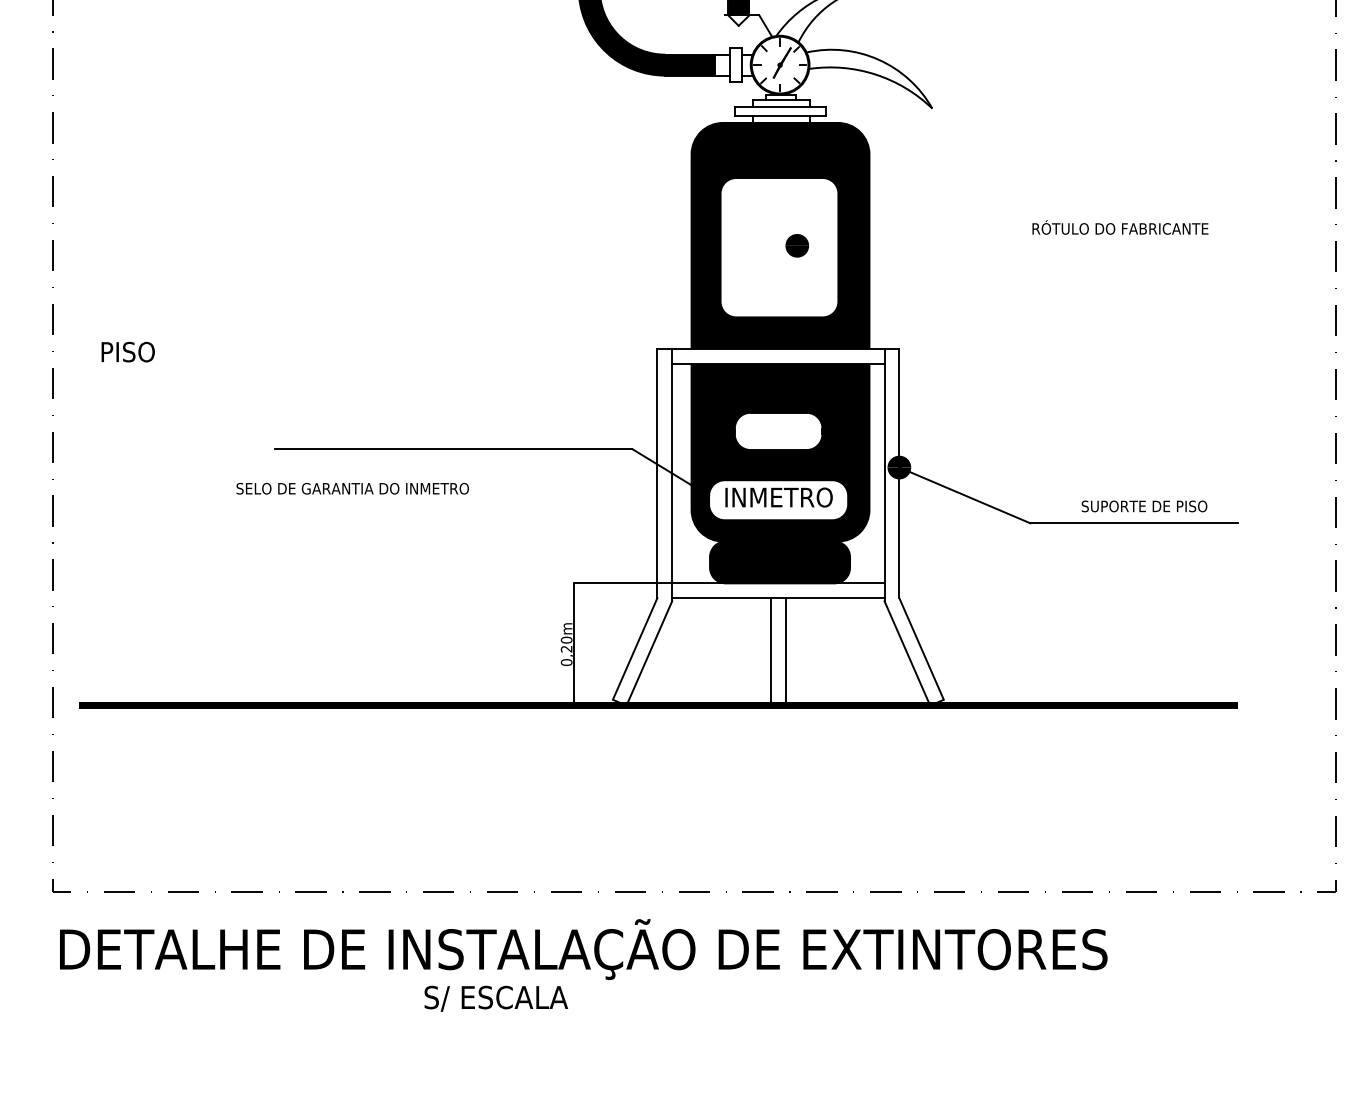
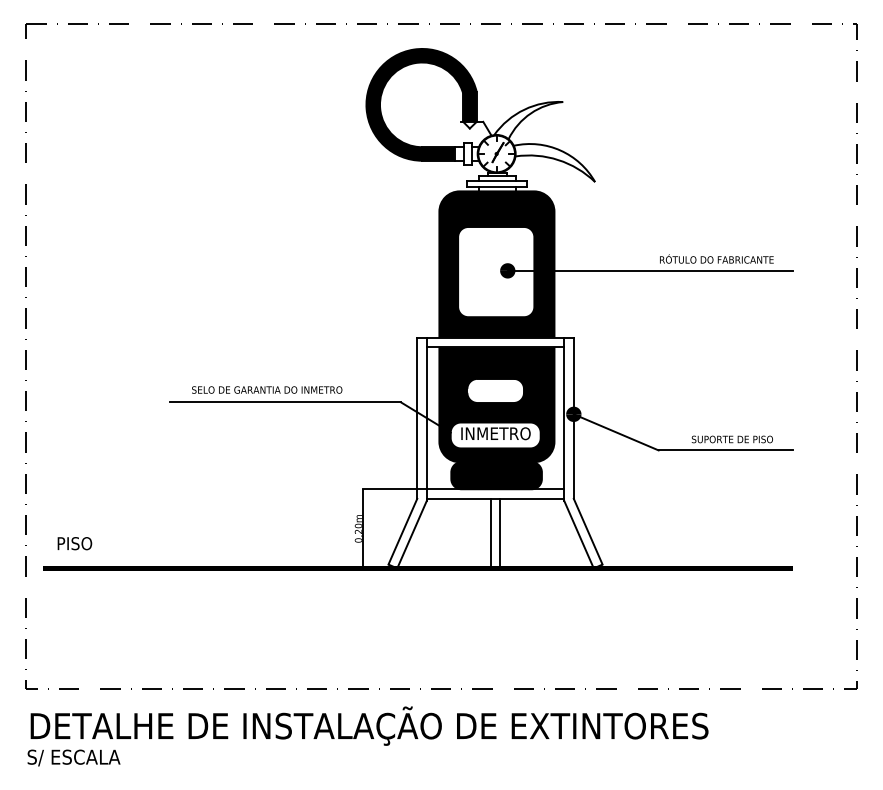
line: (1016, 245) -> (649, 270), added
text: (127, 351) -> (74, 543), moved
text: (353, 487) -> (267, 389), moved
text: (495, 997) -> (73, 757), moved

